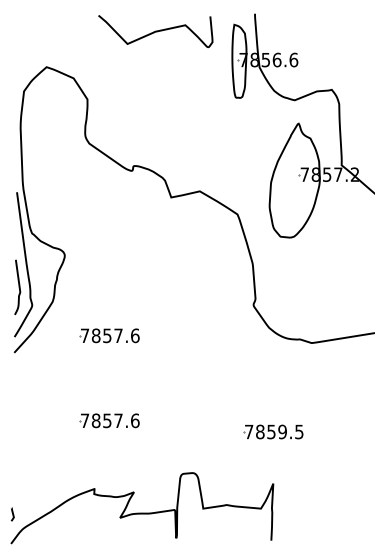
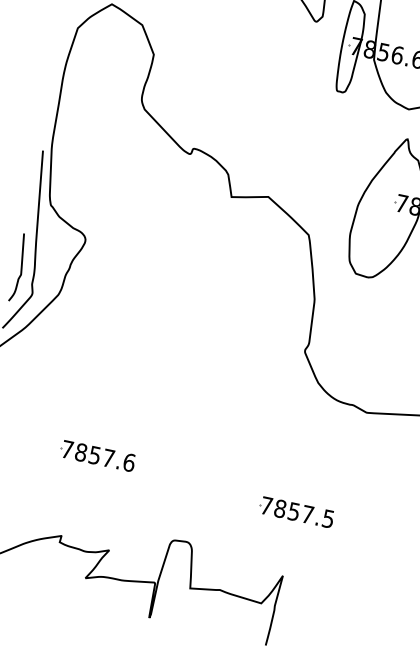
part: (109, 335) -> (119, 350), removed
text: (282, 431) -> (307, 514), 7859.5 -> 7857.5

